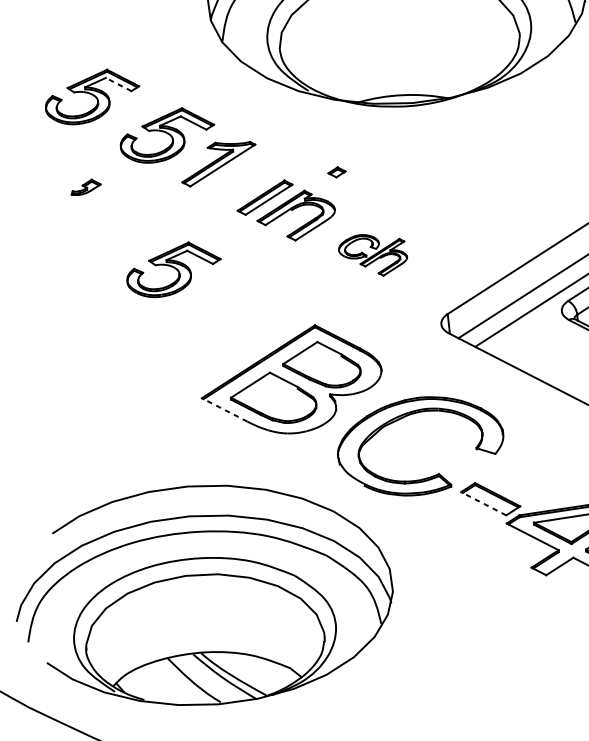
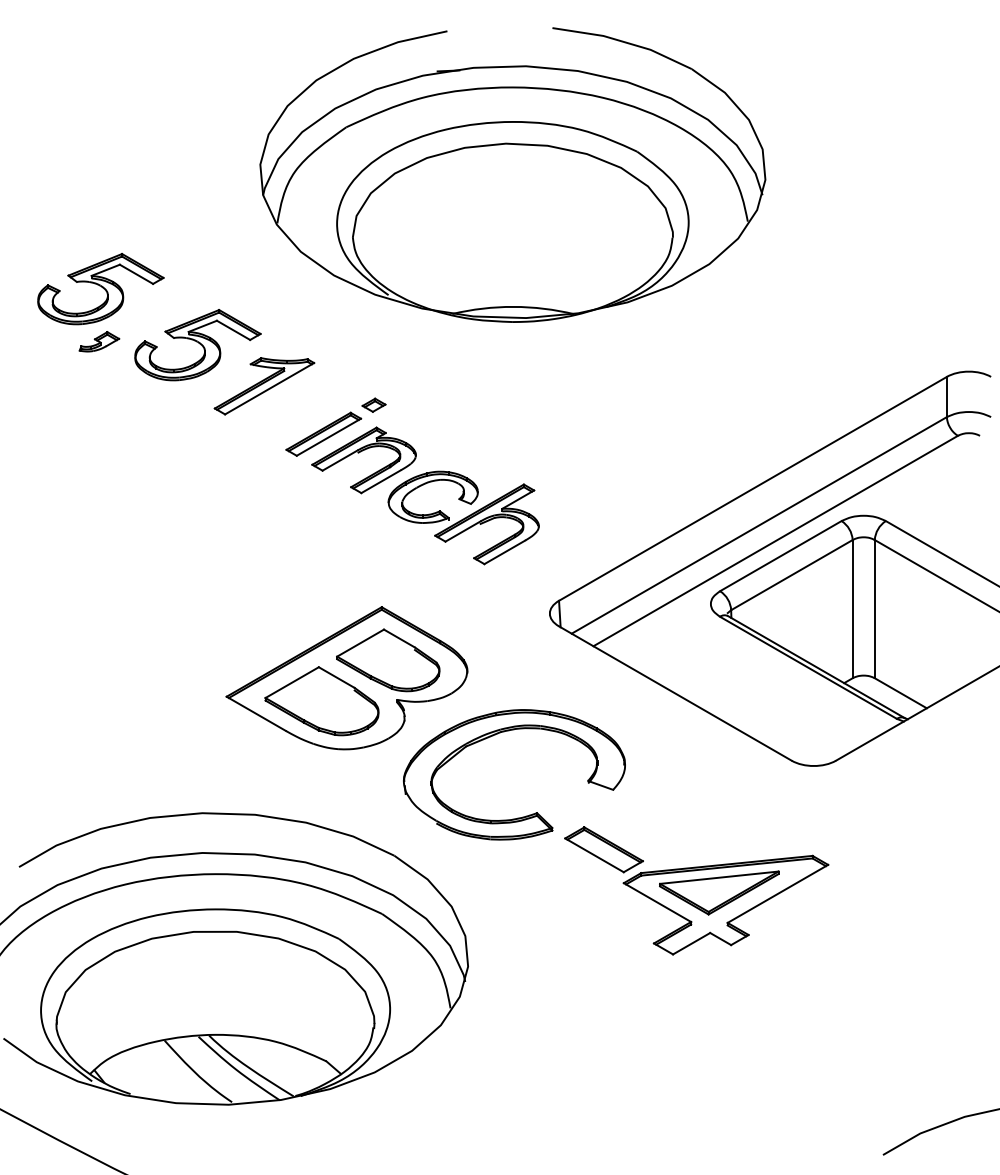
line: (118, 84) -> (136, 274), dashed -> solid
part: (336, 171) -> (373, 404), moved
part: (86, 187) -> (99, 341), moved
part: (373, 255) -> (463, 517), size x1.67
part: (173, 270) -> (197, 524), removed
line: (224, 409) -> (255, 713), dashed -> solid
line: (483, 503) -> (594, 855), dashed -> solid

